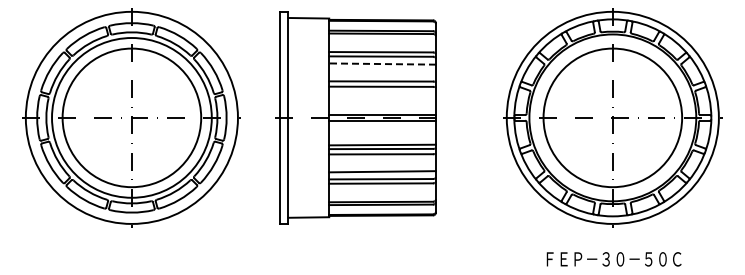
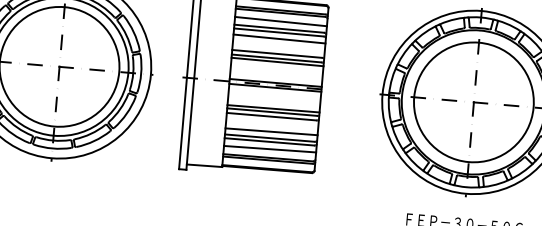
line: (382, 43) -> (280, 21), added
line: (382, 64) -> (279, 39), dashed -> solid
line: (382, 90) -> (277, 61), added
line: (382, 191) -> (270, 148), added

